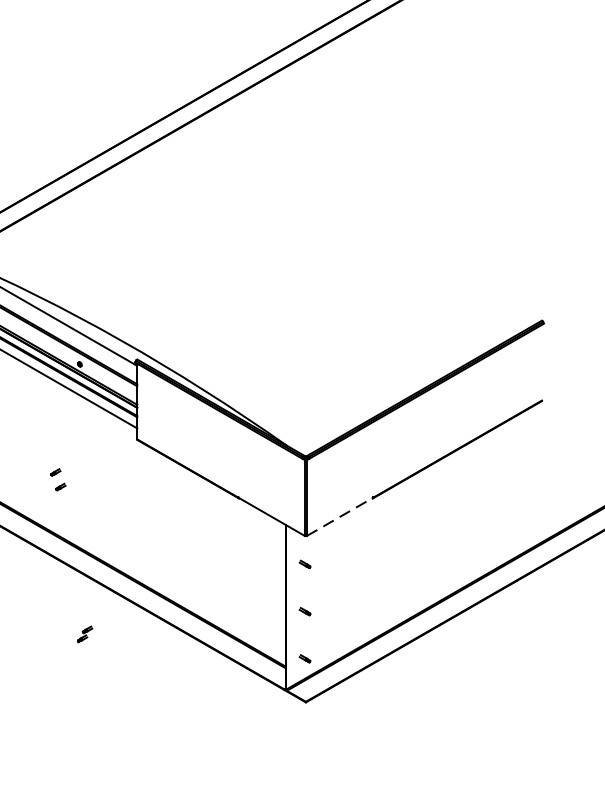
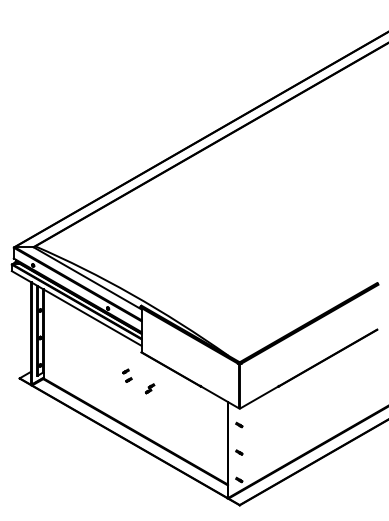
part: (58, 479) -> (127, 375), moved
line: (339, 517) -> (259, 397), dashed -> solid
part: (85, 633) -> (150, 388), moved

